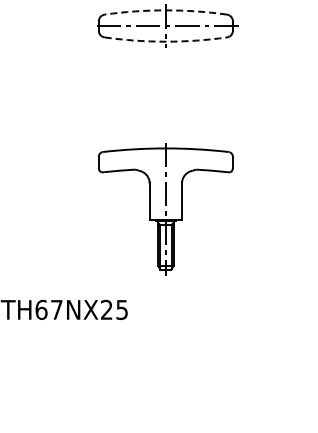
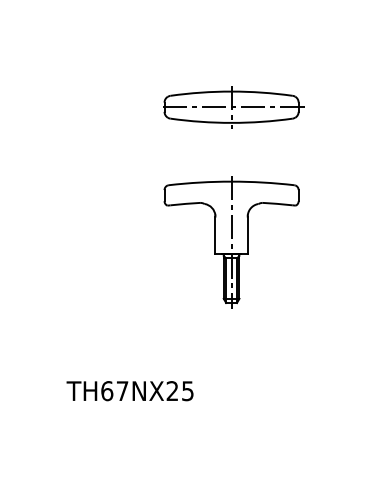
arc: (165, 10) -> (231, 91), dashed -> solid
arc: (165, 41) -> (231, 122), dashed -> solid
part: (165, 209) -> (231, 242), moved

